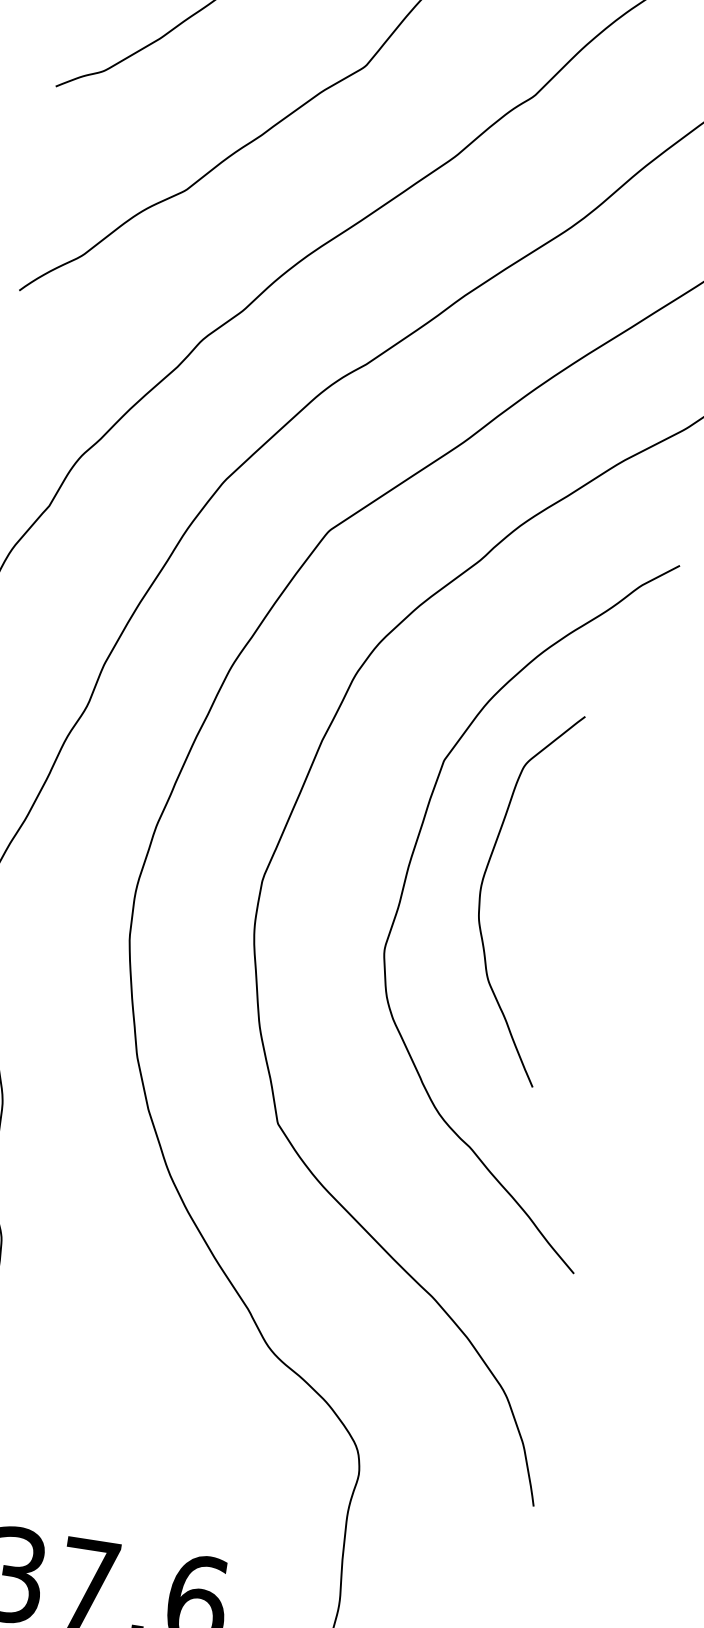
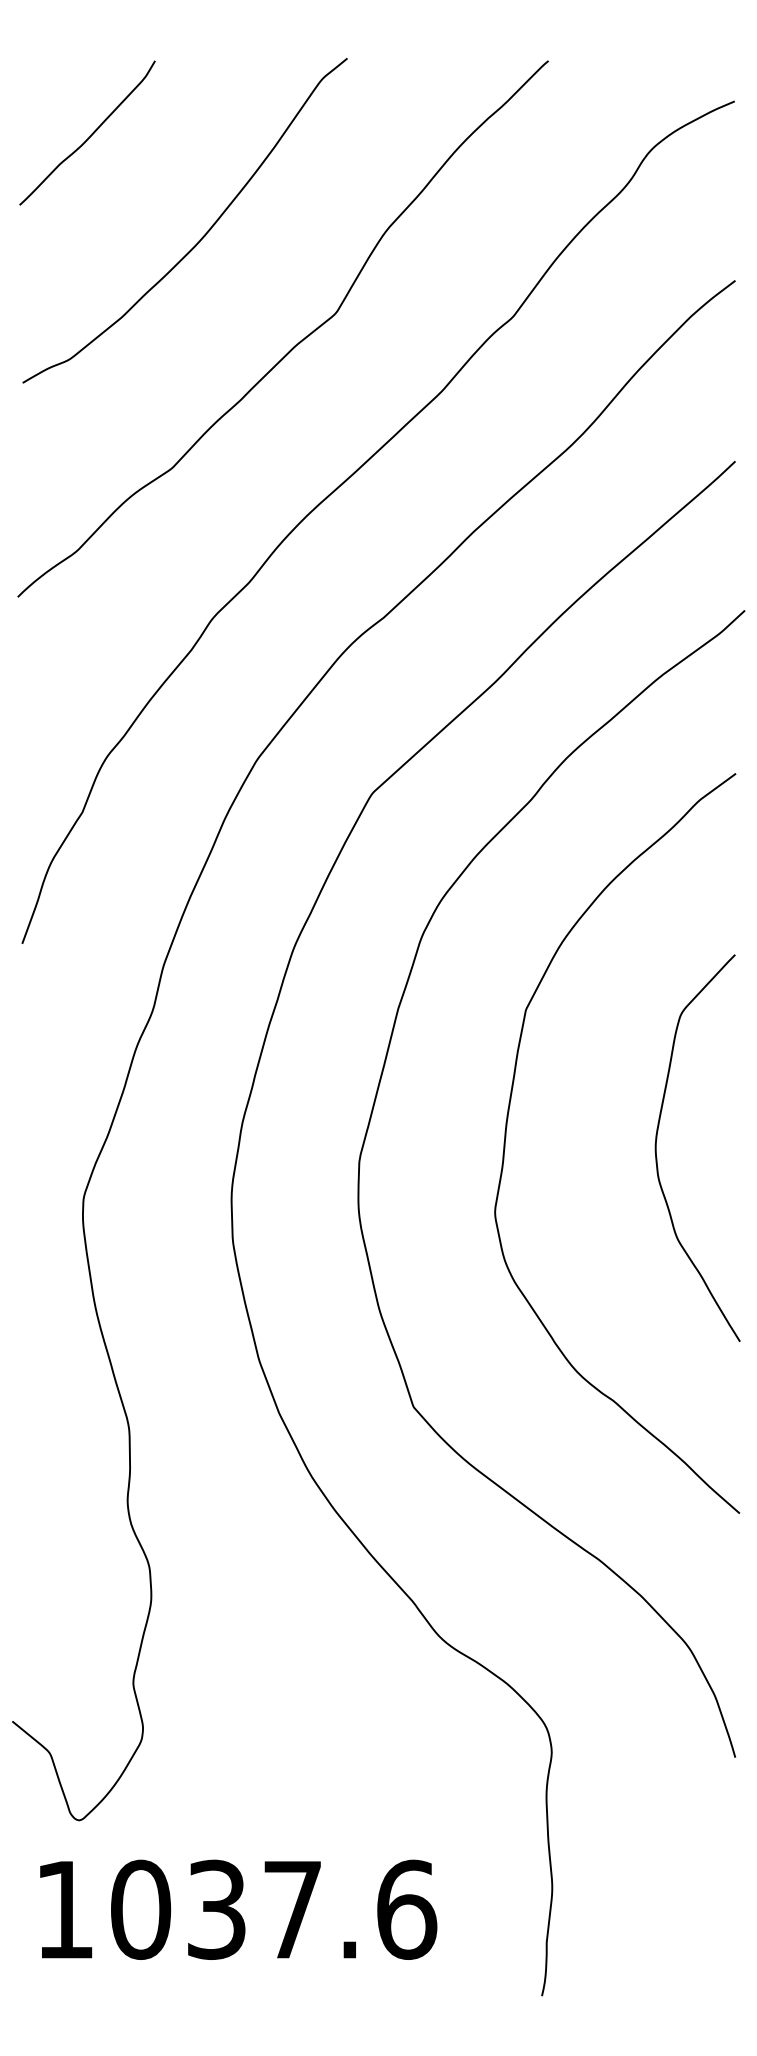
curve: (483, 881) -> (657, 1139), moved

